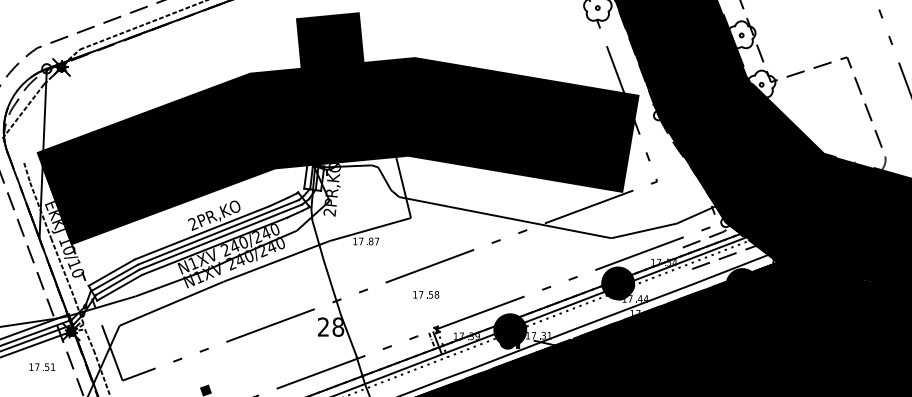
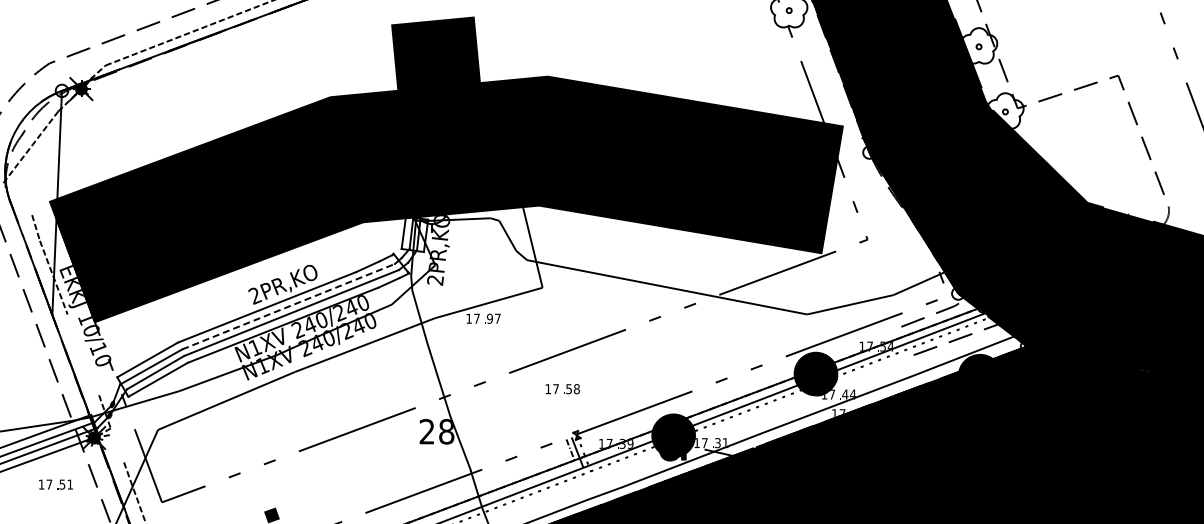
line: (218, 232) -> (288, 306), solid -> dashed
text: (370, 241) -> (489, 318), 87 -> 97
line: (63, 268) -> (83, 354), removed
line: (89, 339) -> (118, 448), removed

